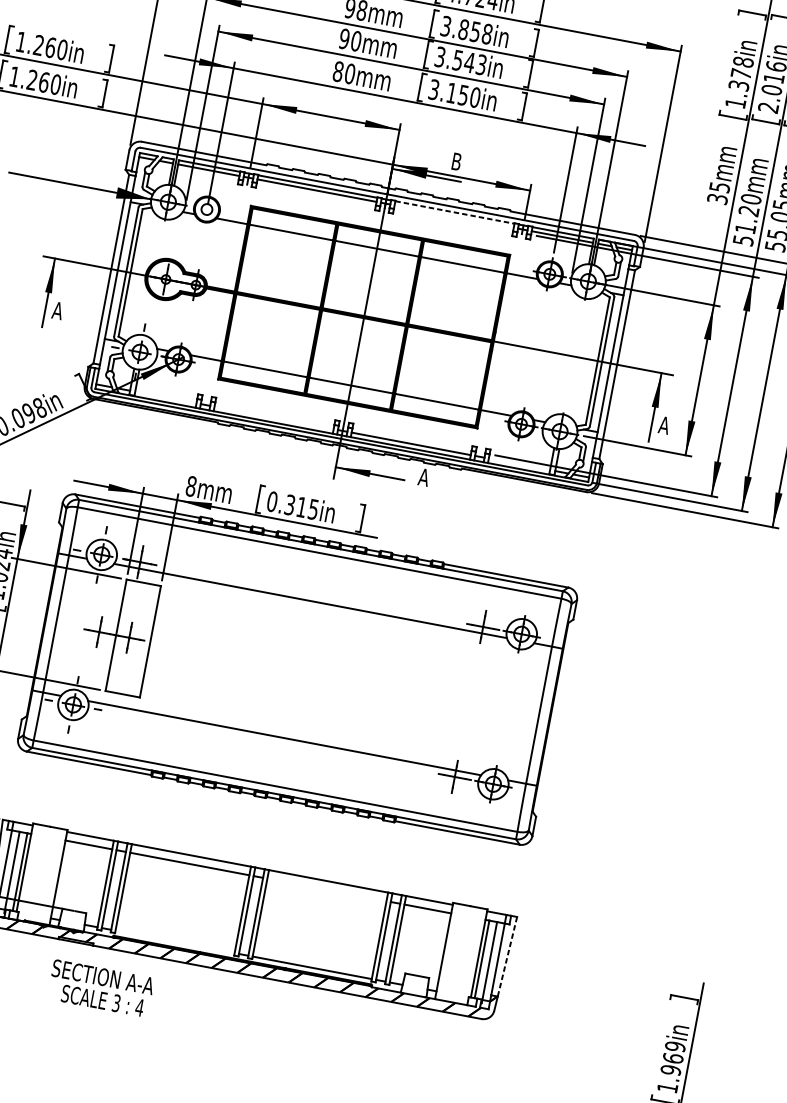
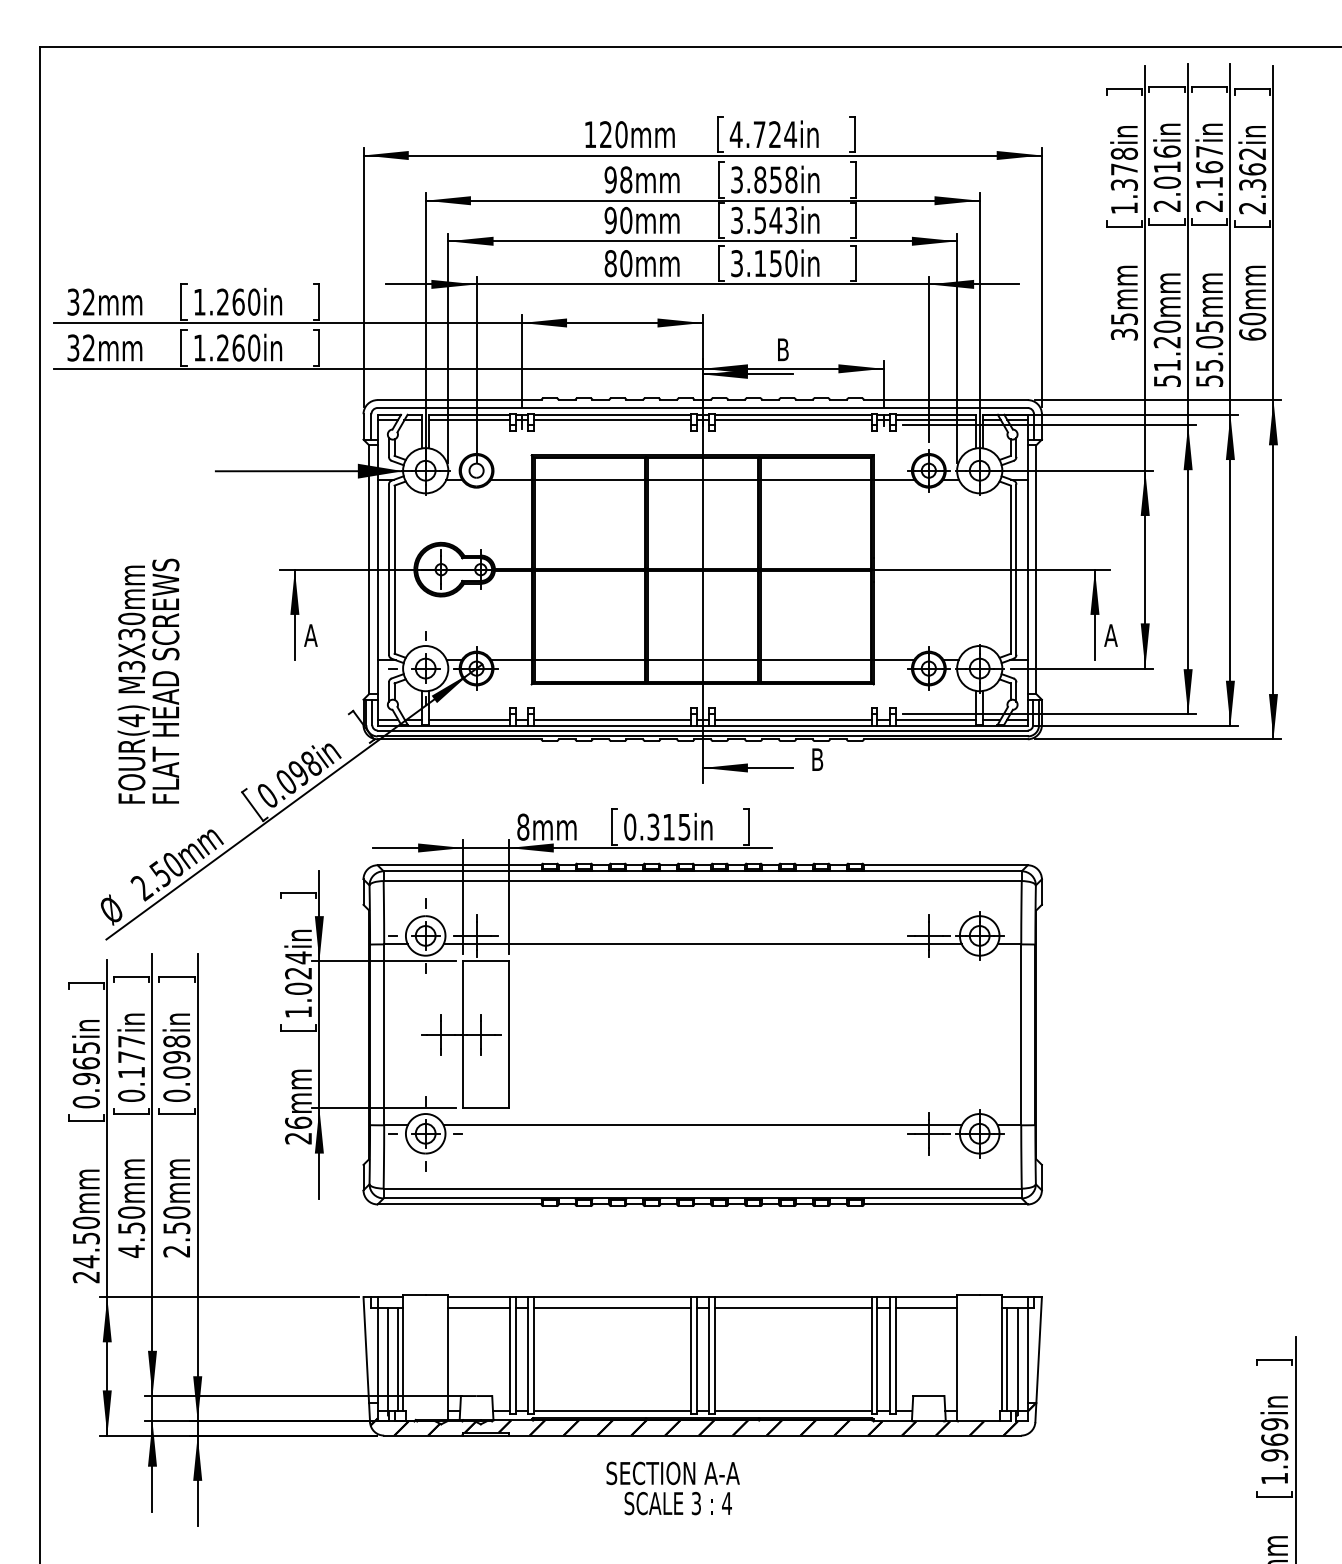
line: (455, 212) -> (793, 414), dashed -> solid
line: (453, 216) -> (792, 420), added
line: (165, 397) -> (469, 720), added
line: (273, 418) -> (611, 720), added
line: (519, 464) -> (935, 720), added
text: (424, 477) -> (817, 759), A -> B
line: (326, 889) -> (792, 1308), added
line: (174, 942) -> (611, 1411), added
line: (507, 957) -> (1039, 1350), dashed -> solid
text: (100, 988) -> (672, 1488), moved

